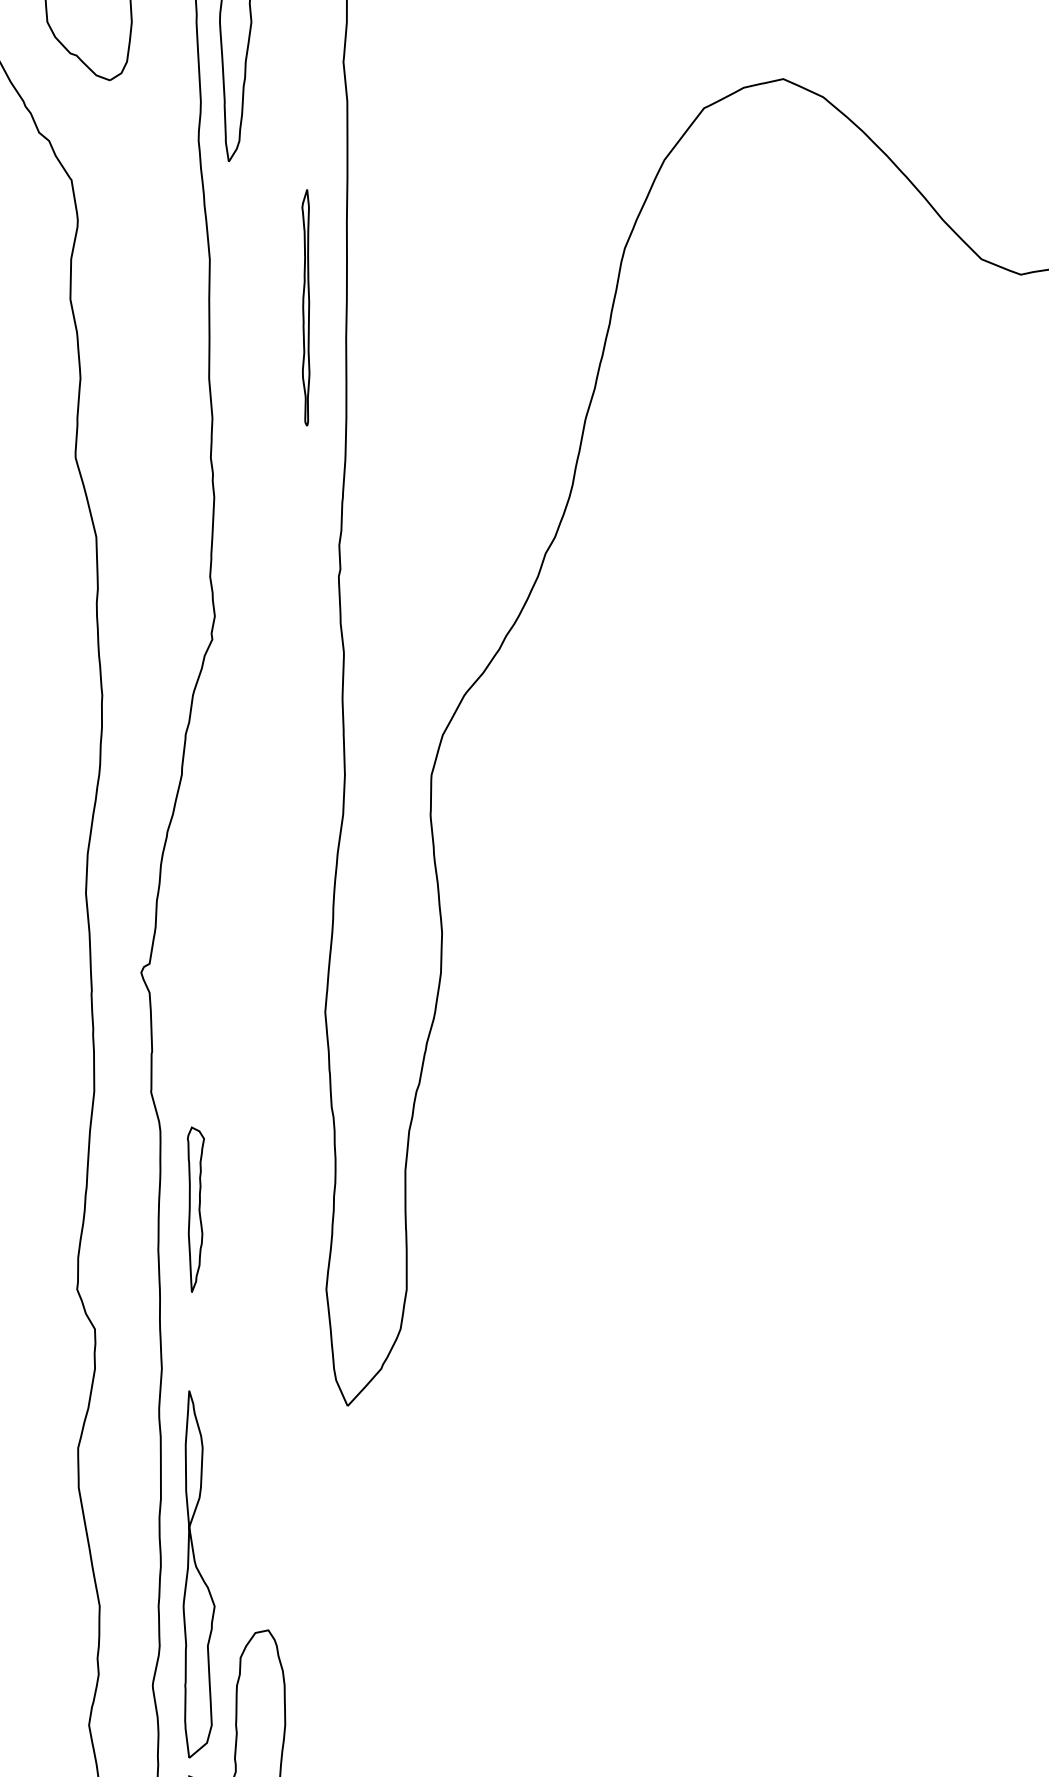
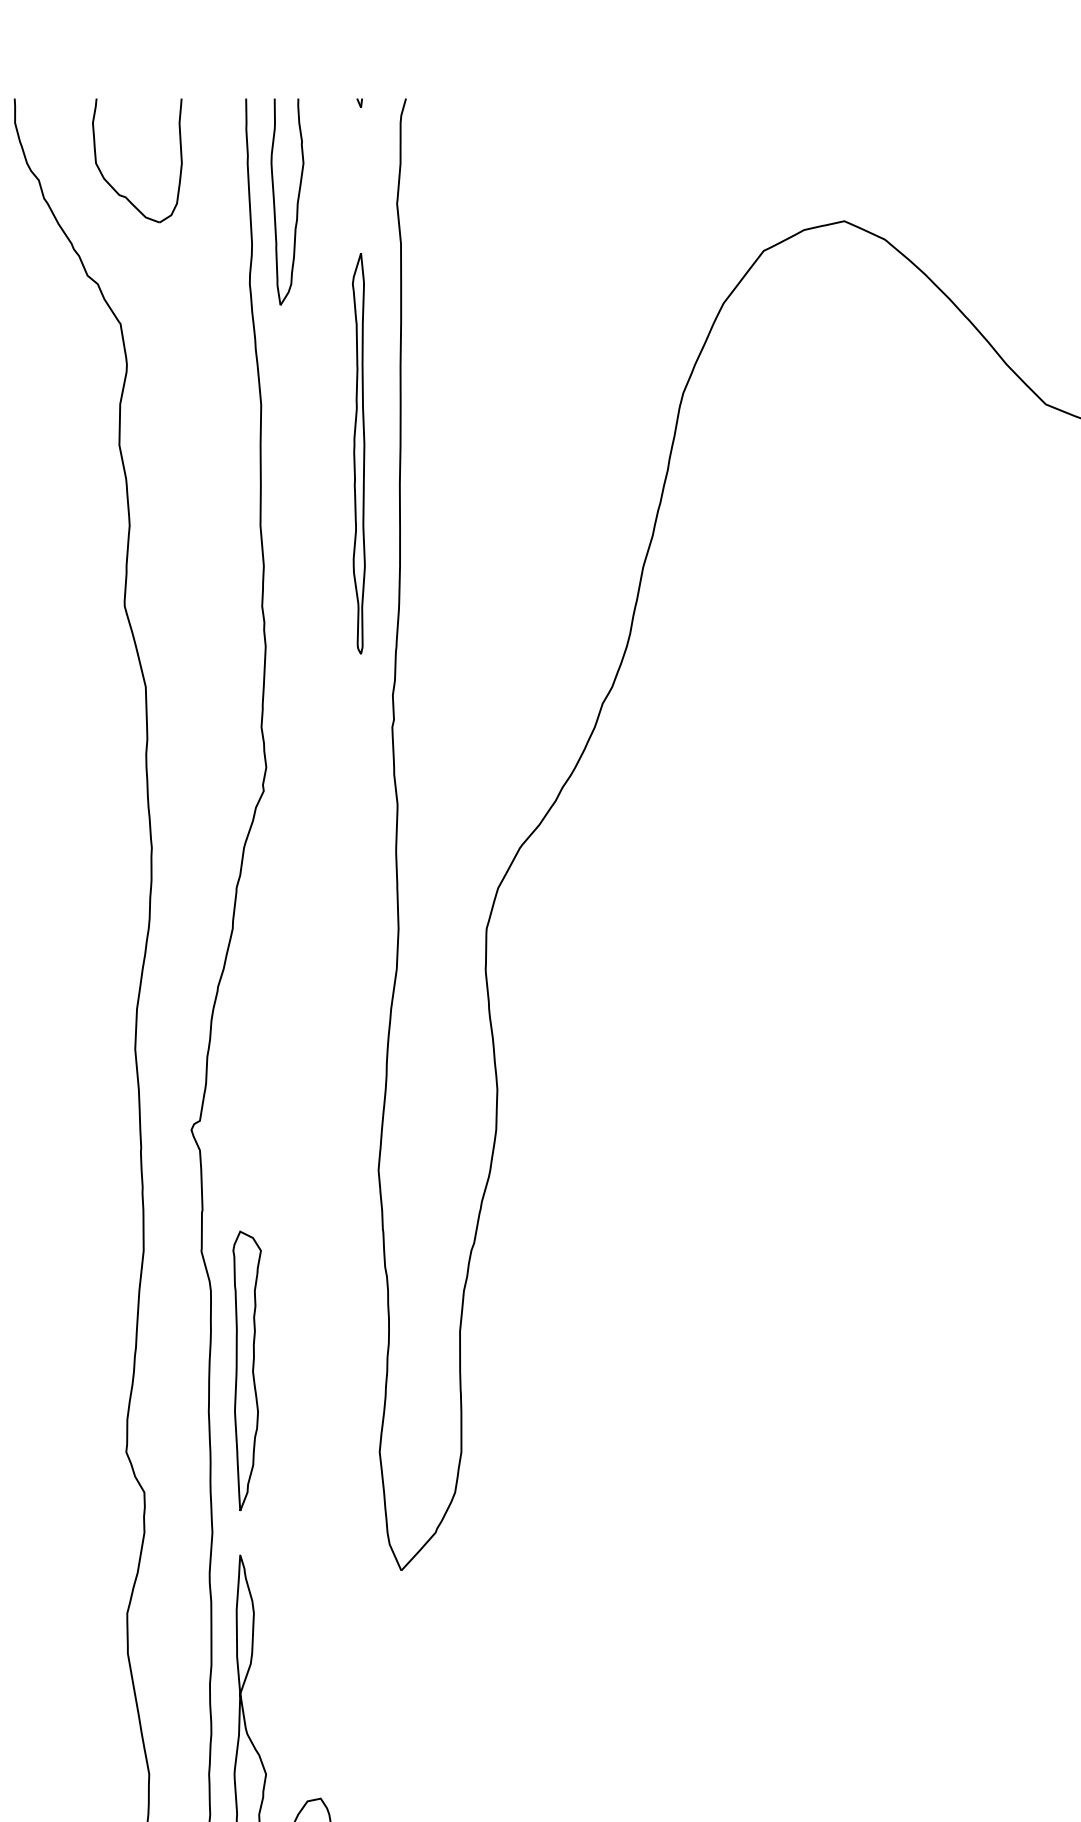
part: (305, 307) -> (358, 453), size x1.67
part: (195, 1209) -> (246, 1370), size x1.67

